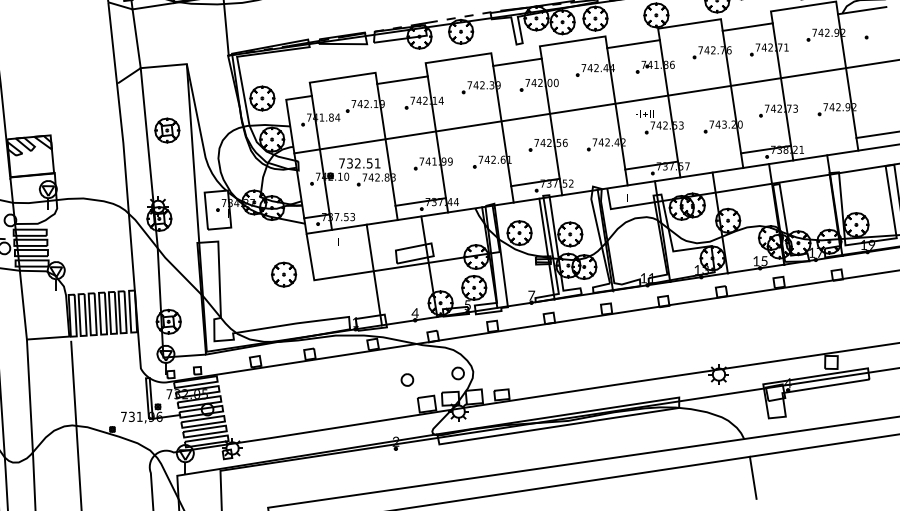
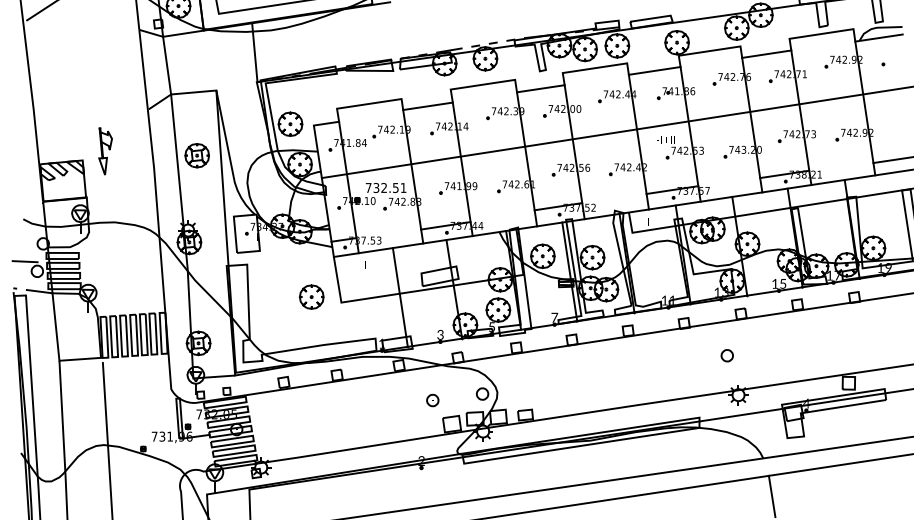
part: (73, 126) -> (105, 151), added
text: (415, 312) -> (440, 334), 4 -> 3
part: (706, 334) -> (726, 355), added

